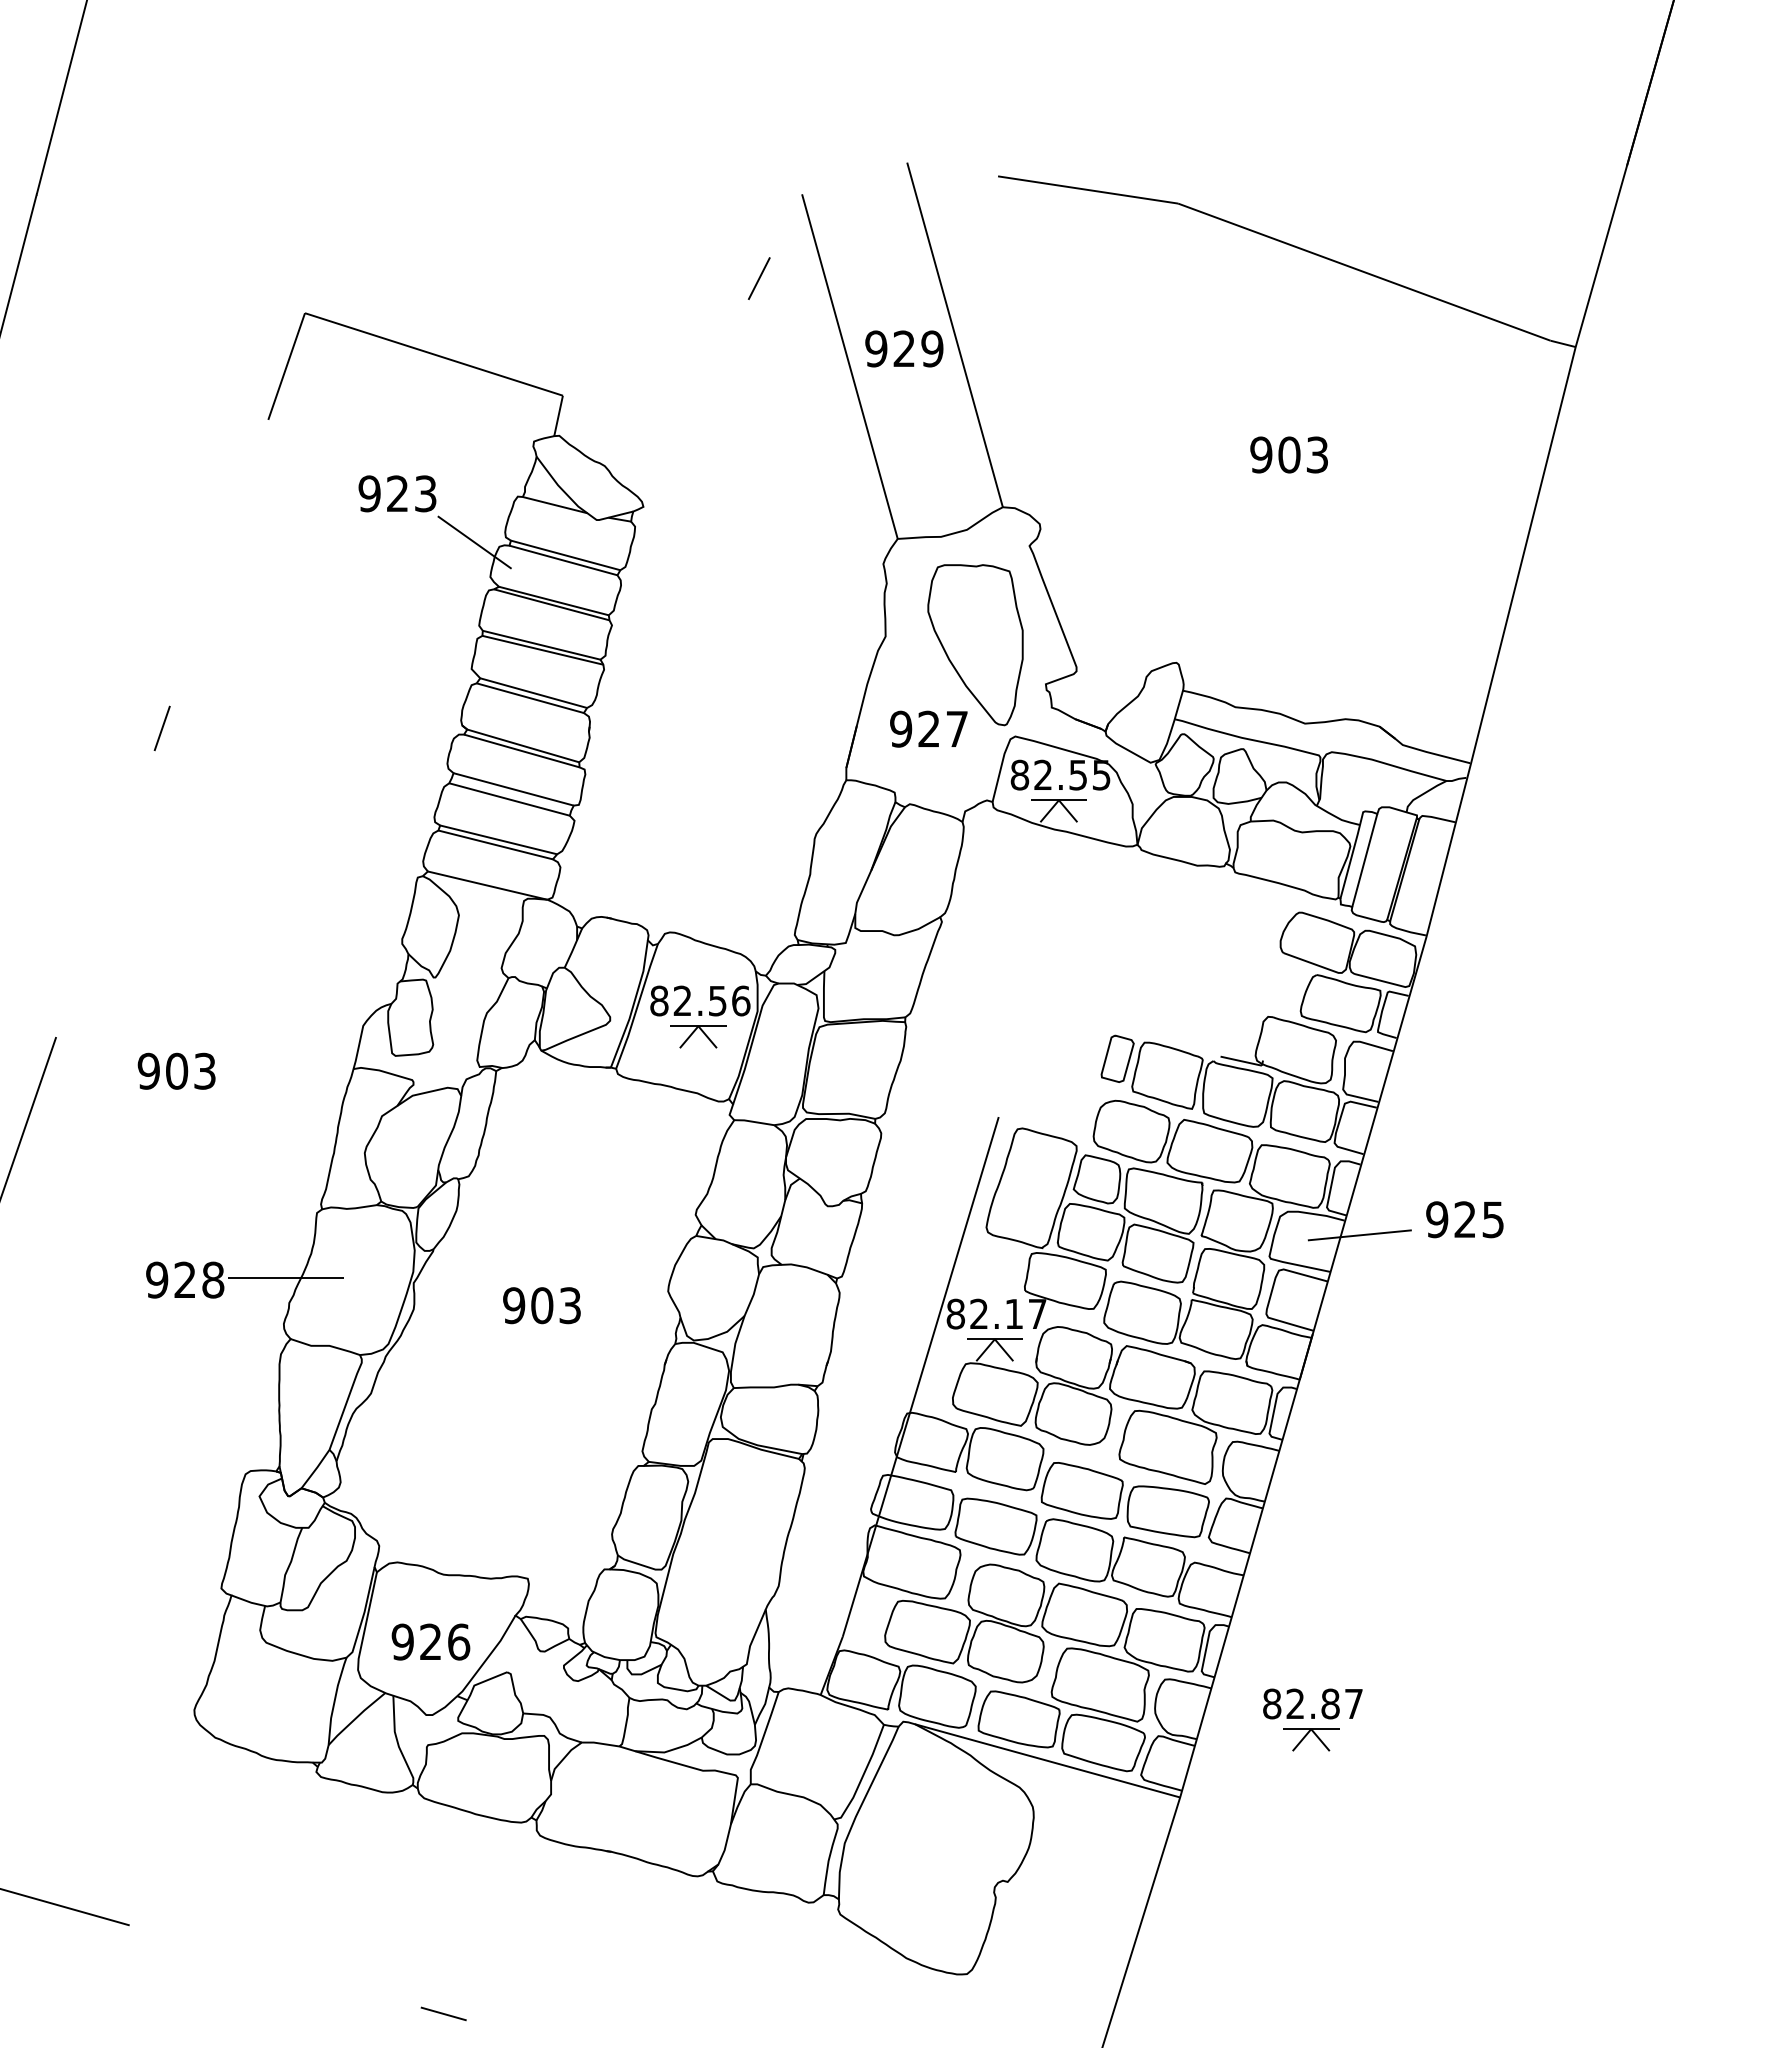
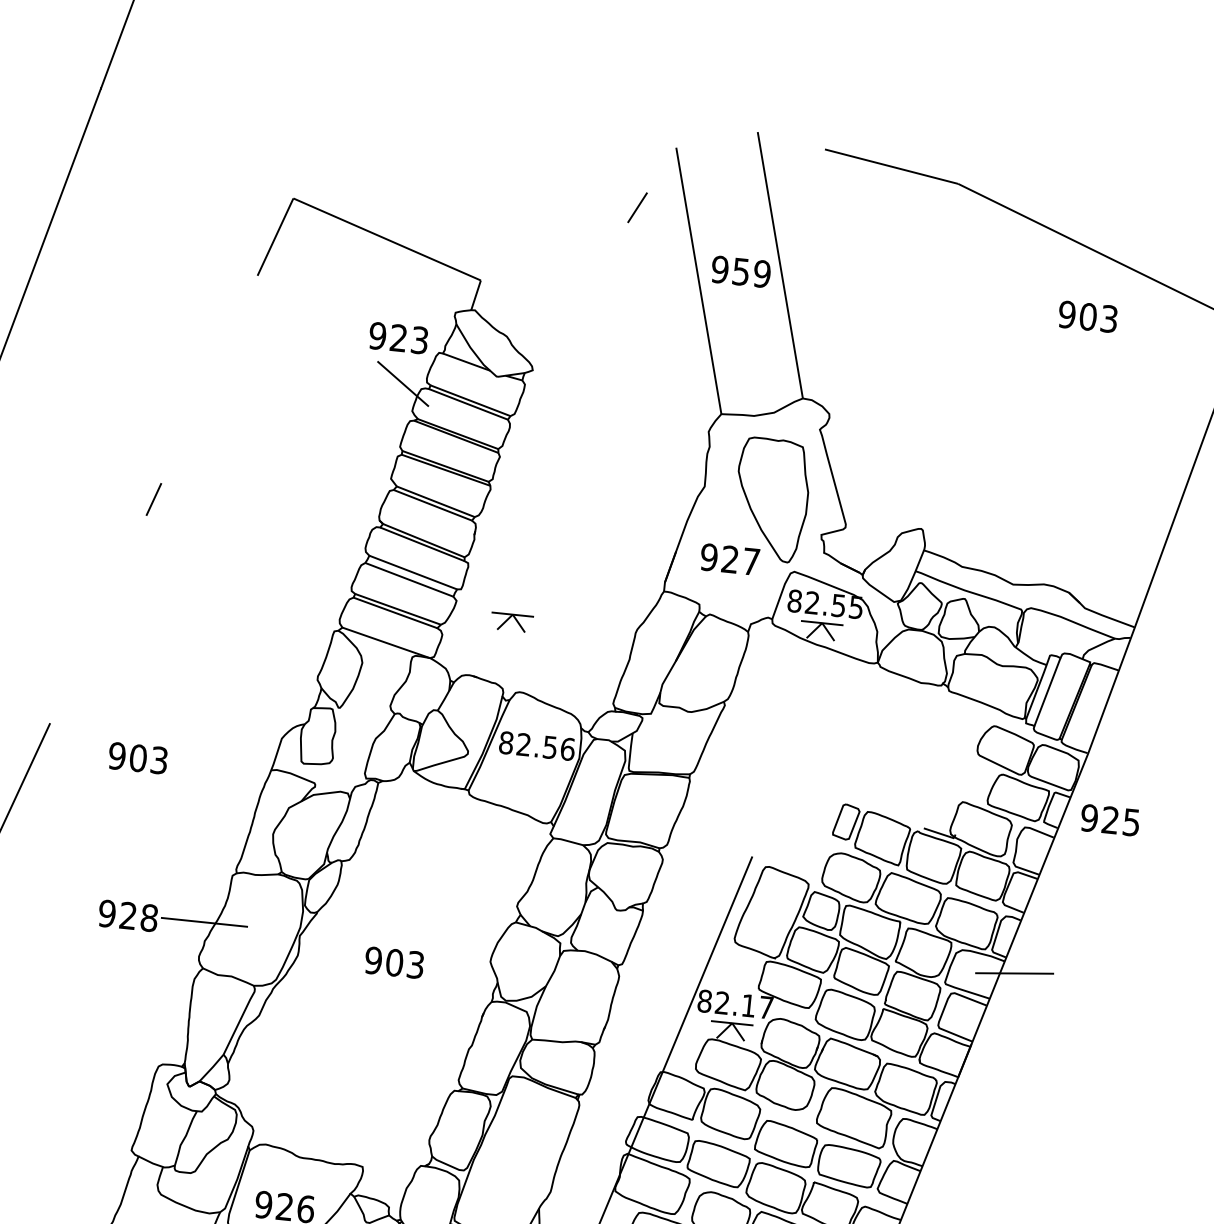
text: (903, 348) -> (740, 271), 929 -> 959
text: (1288, 454) -> (1087, 316), moved
text: (397, 493) -> (398, 337), moved
part: (698, 1036) -> (512, 622), moved
text: (1464, 1219) -> (1109, 820), moved

